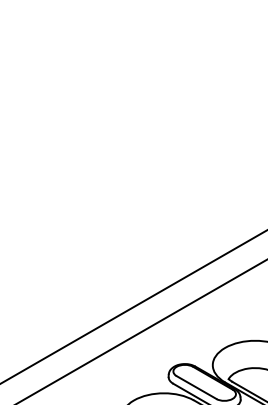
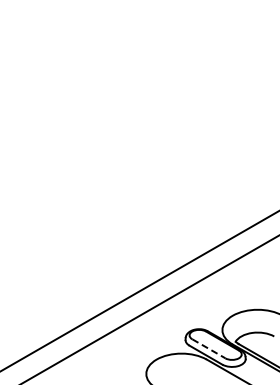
line: (197, 388) -> (209, 349), solid -> dashed

